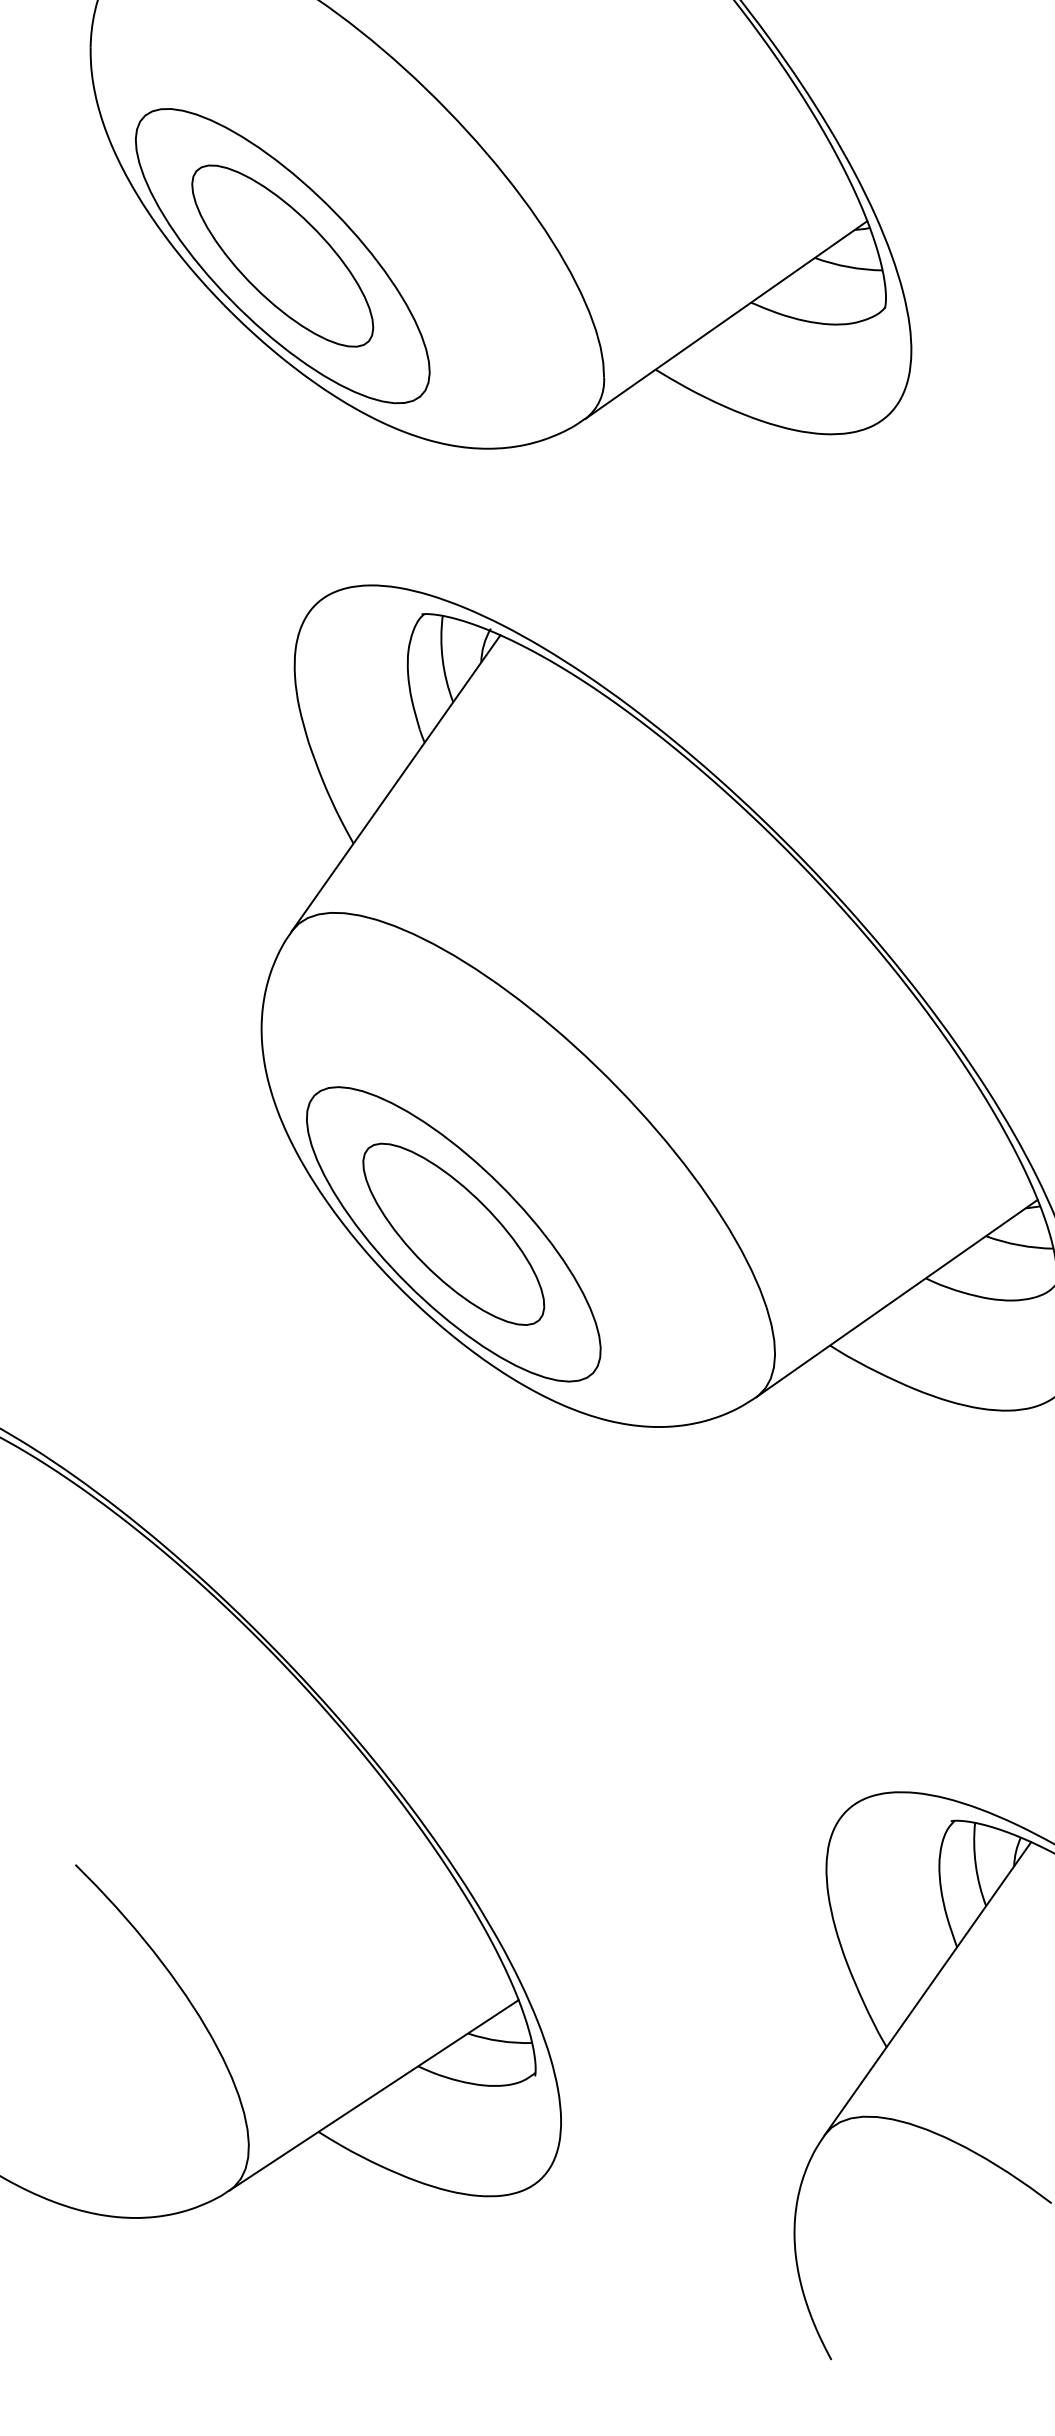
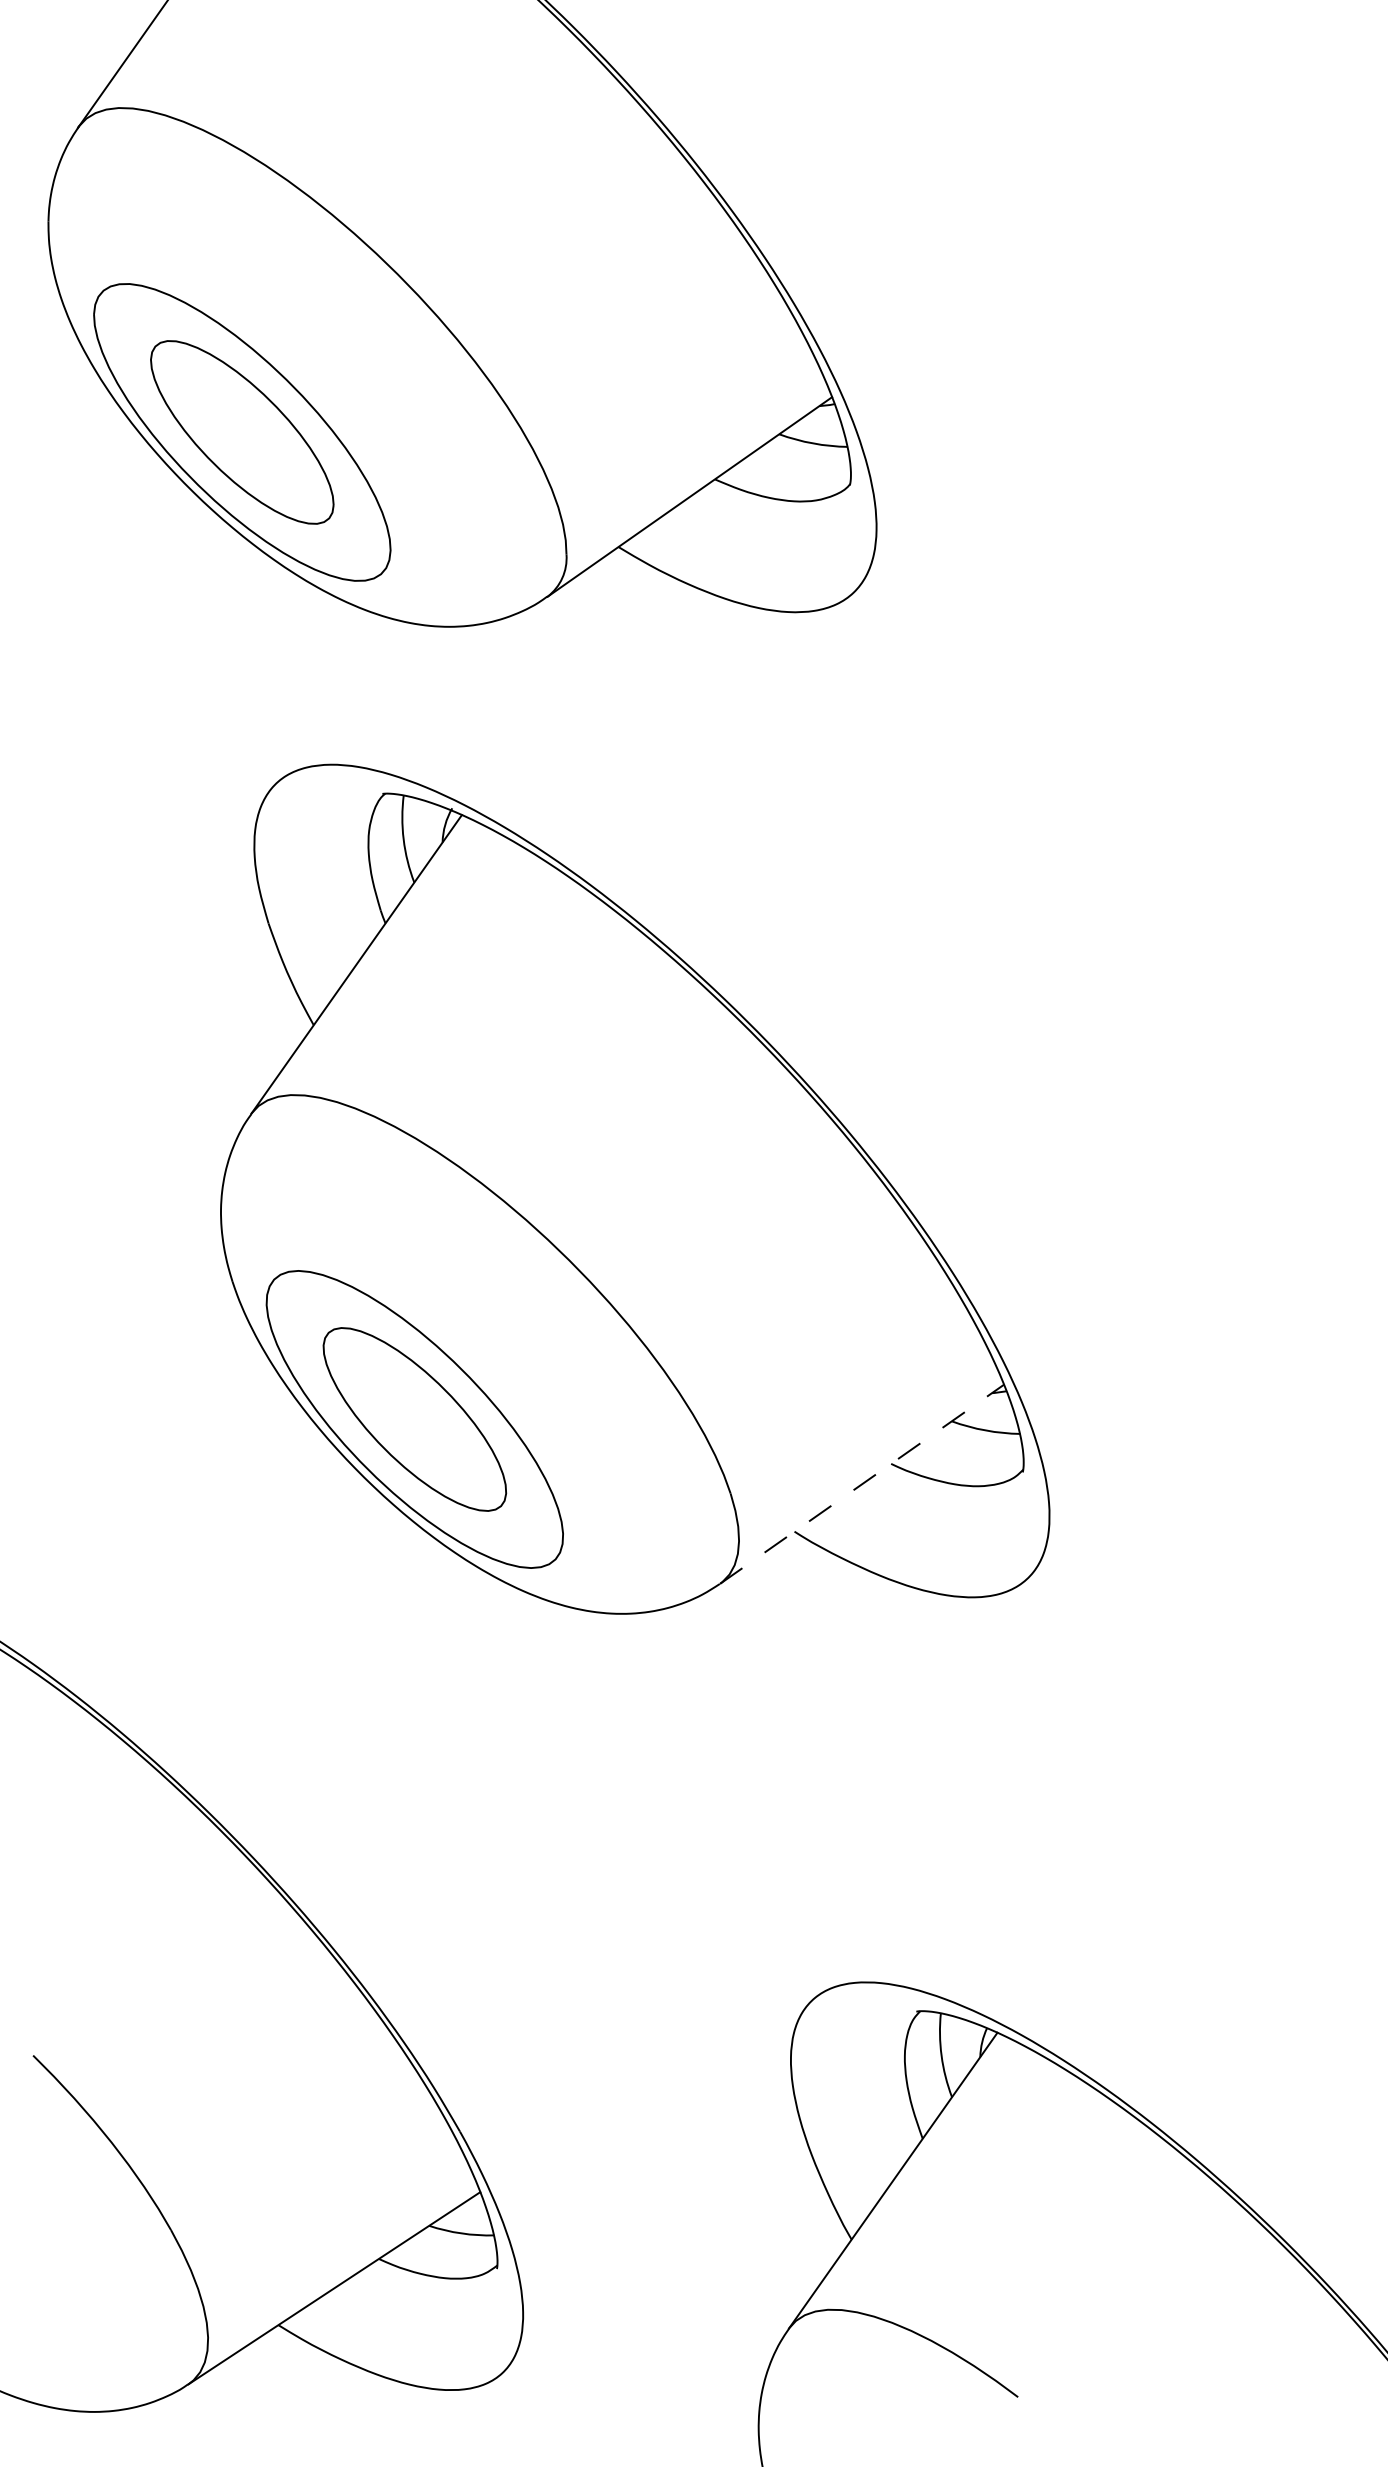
line: (897, 1297) -> (862, 1483), solid -> dashed

